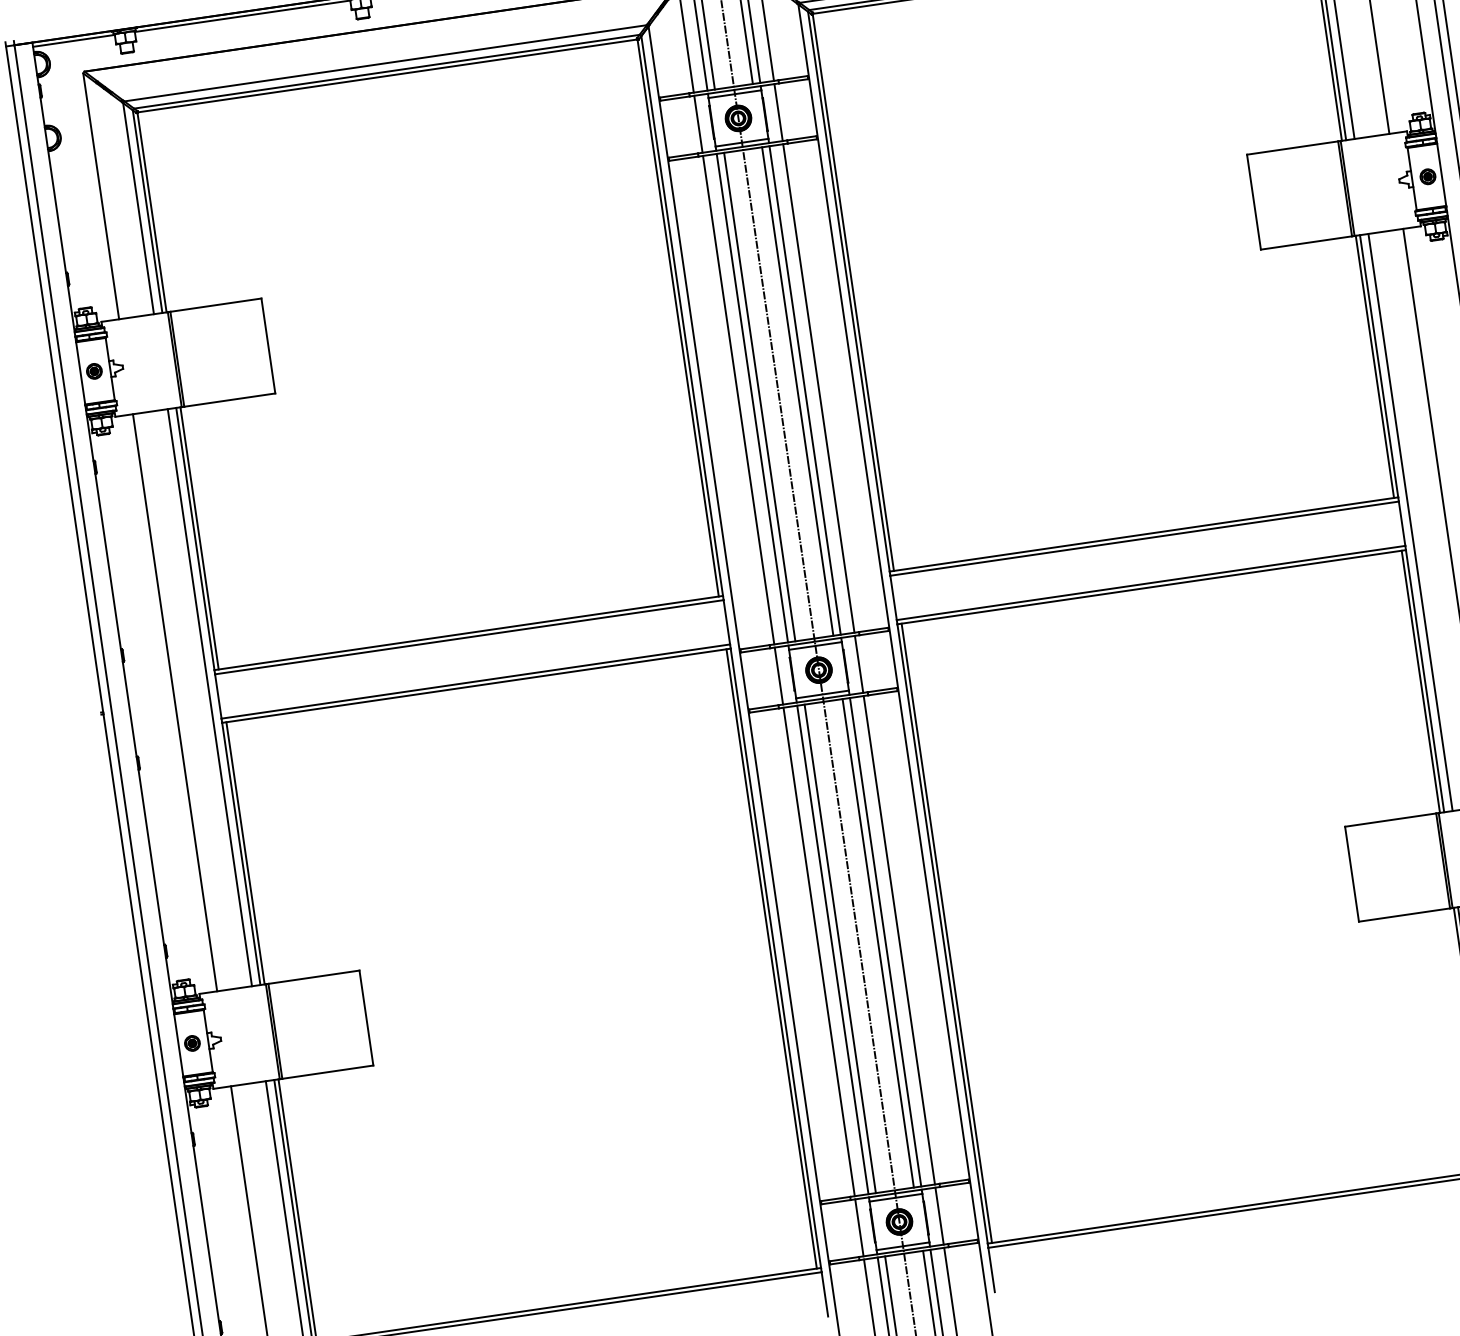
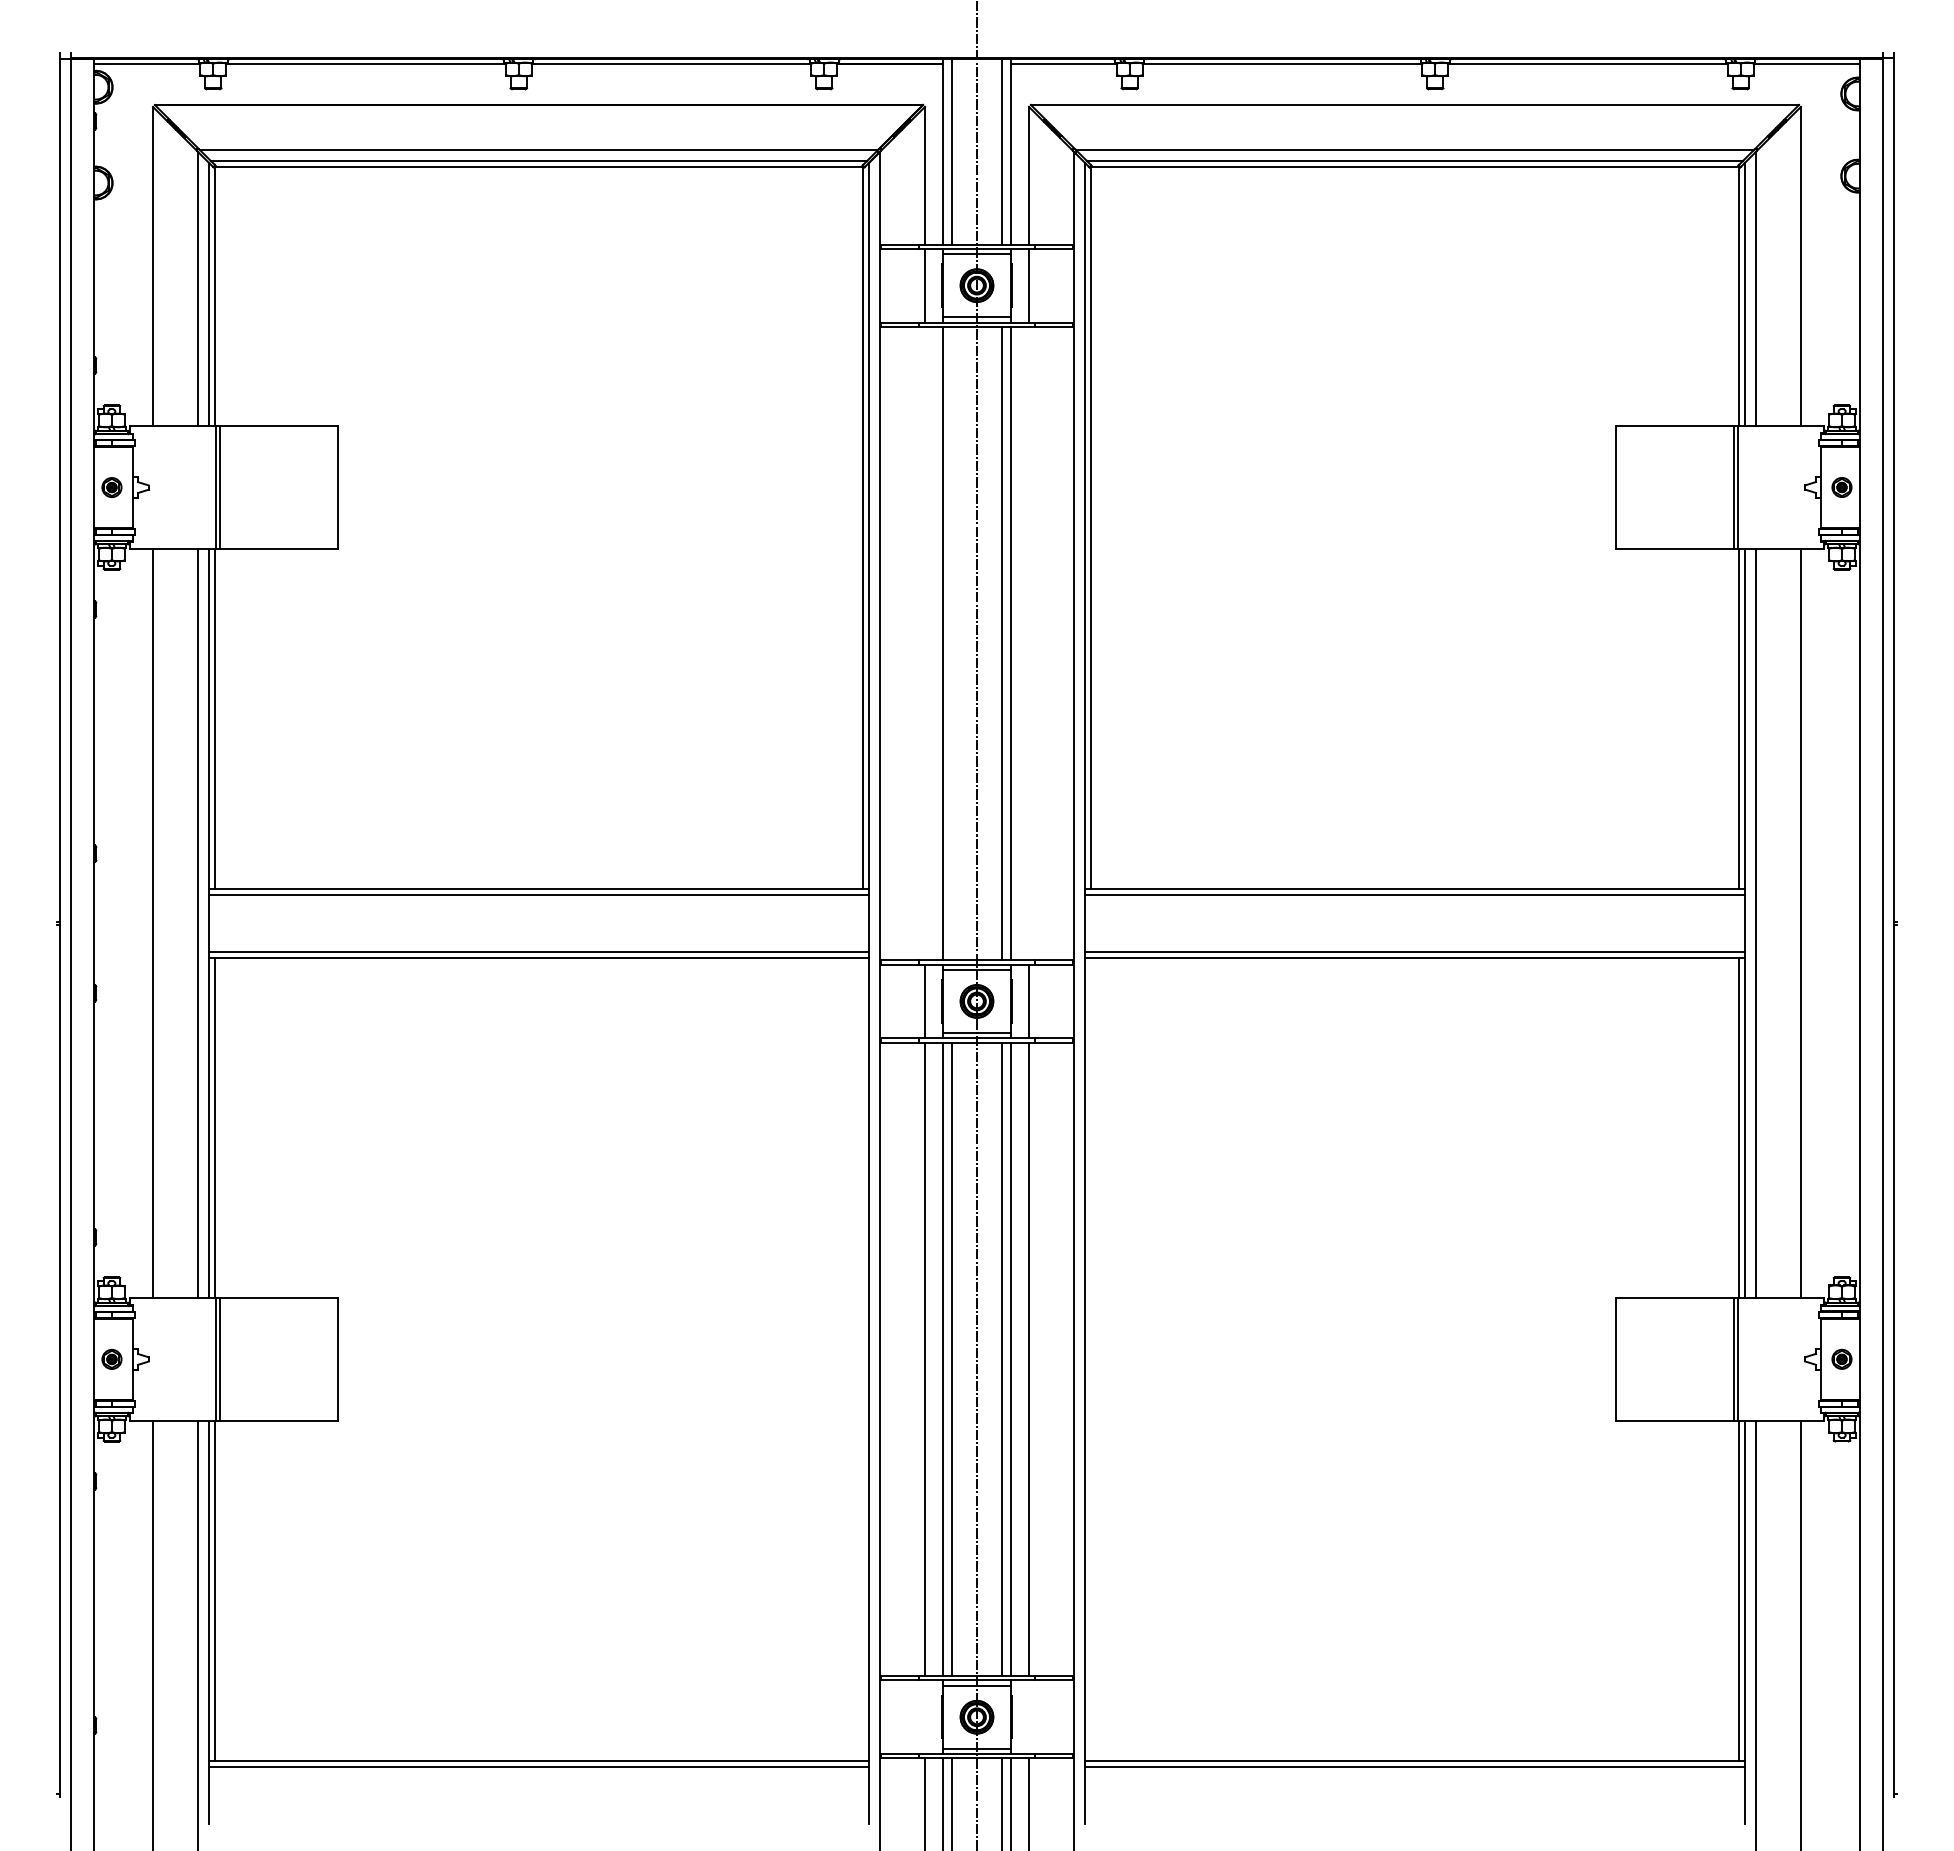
line: (819, 388) -> (1029, 643), removed
line: (759, 397) -> (952, 643), removed
line: (738, 400) -> (924, 643), removed
line: (946, 933) -> (1090, 1359), removed
line: (771, 958) -> (863, 1359), removed
line: (939, 1216) -> (1029, 1717), removed
line: (859, 1228) -> (924, 1717), removed

